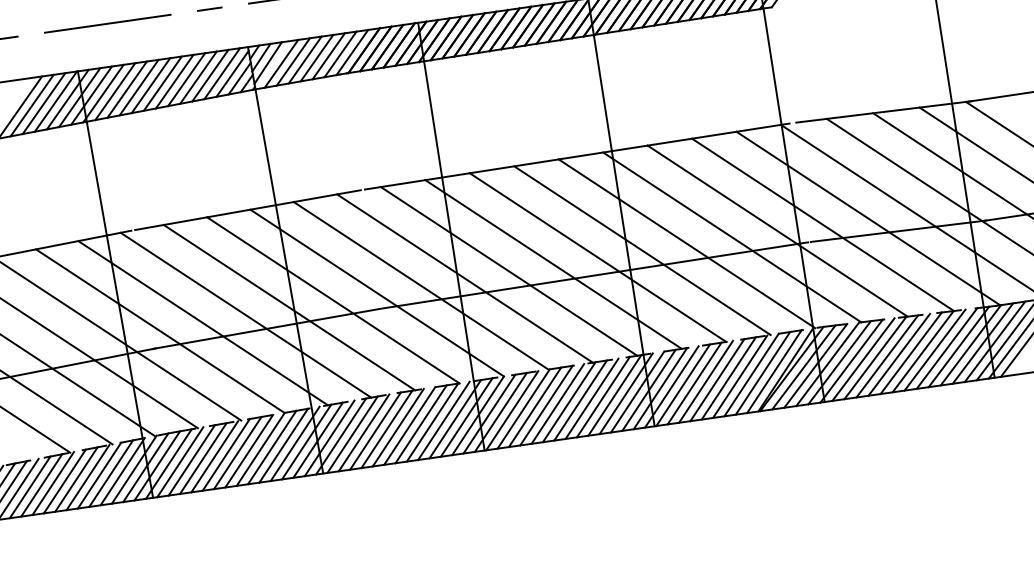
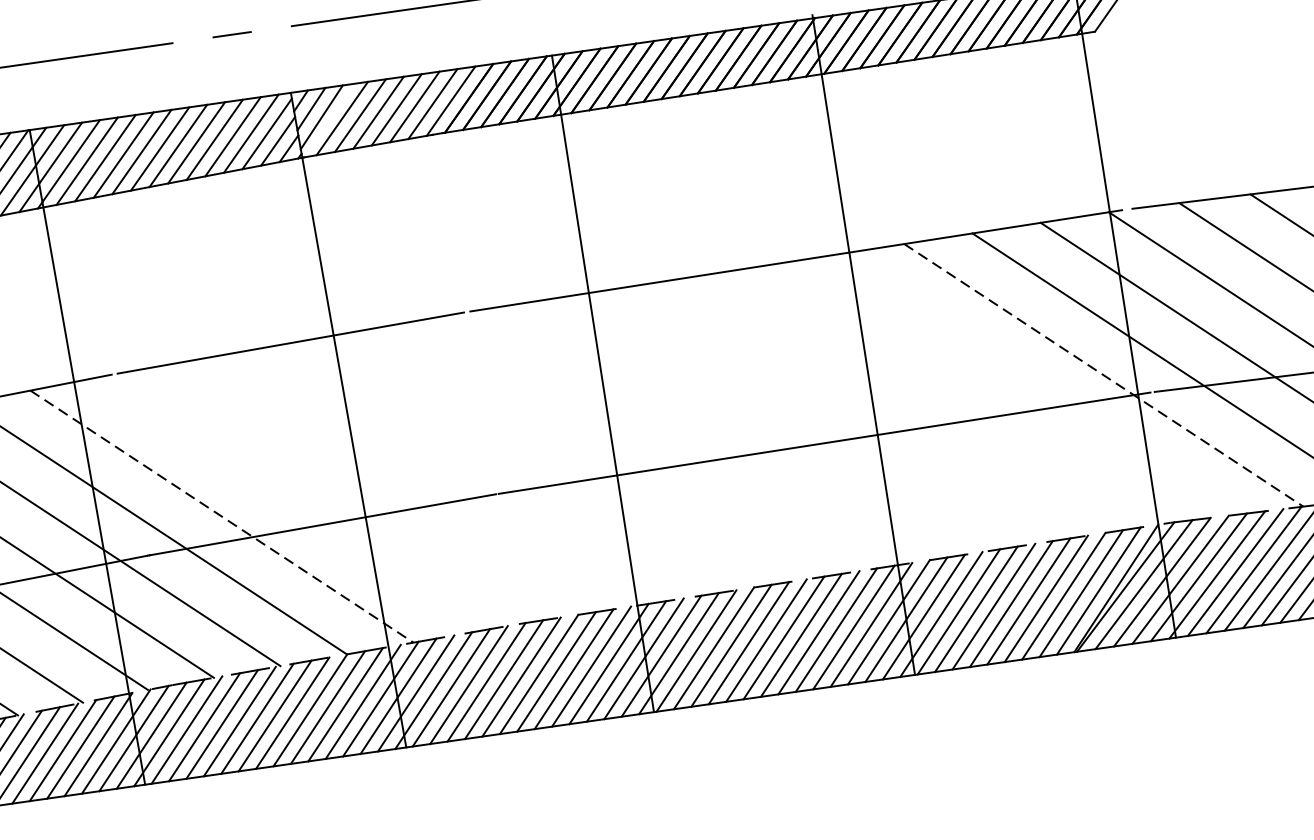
line: (777, 231) -> (1103, 375), solid -> dashed
line: (732, 237) -> (1034, 385), removed
line: (686, 243) -> (963, 394), removed
line: (642, 250) -> (896, 405), removed
line: (597, 257) -> (827, 415), removed
line: (553, 264) -> (759, 426), removed
line: (508, 271) -> (690, 437), removed
line: (464, 278) -> (623, 448), removed
line: (420, 285) -> (555, 458), removed
line: (376, 292) -> (488, 469), removed
line: (333, 300) -> (422, 481), removed
line: (289, 307) -> (354, 492), removed
line: (245, 314) -> (286, 503), removed
line: (203, 323) -> (222, 517), solid -> dashed

